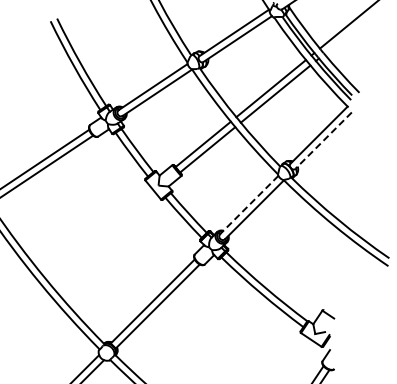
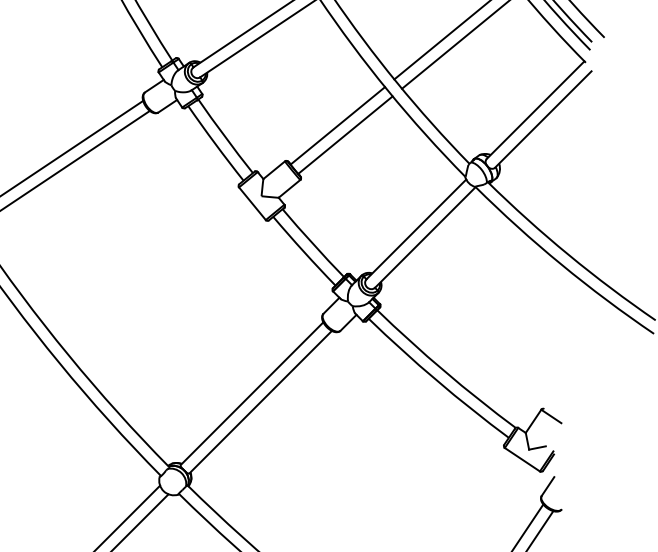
line: (323, 140) -> (543, 119), dashed -> solid
line: (248, 205) -> (415, 230), dashed -> solid

